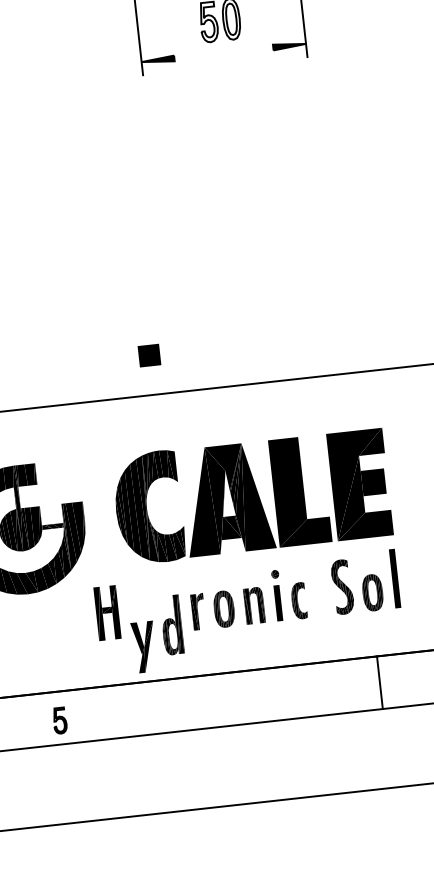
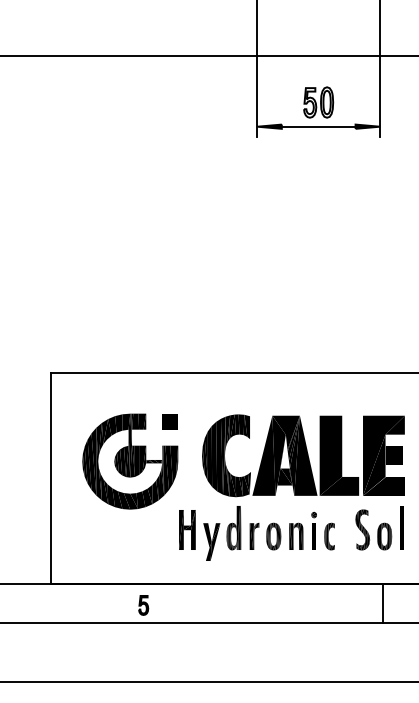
line: (223, 52) -> (318, 126), added
part: (148, 355) -> (169, 421), moved
part: (157, 634) -> (222, 533), moved

